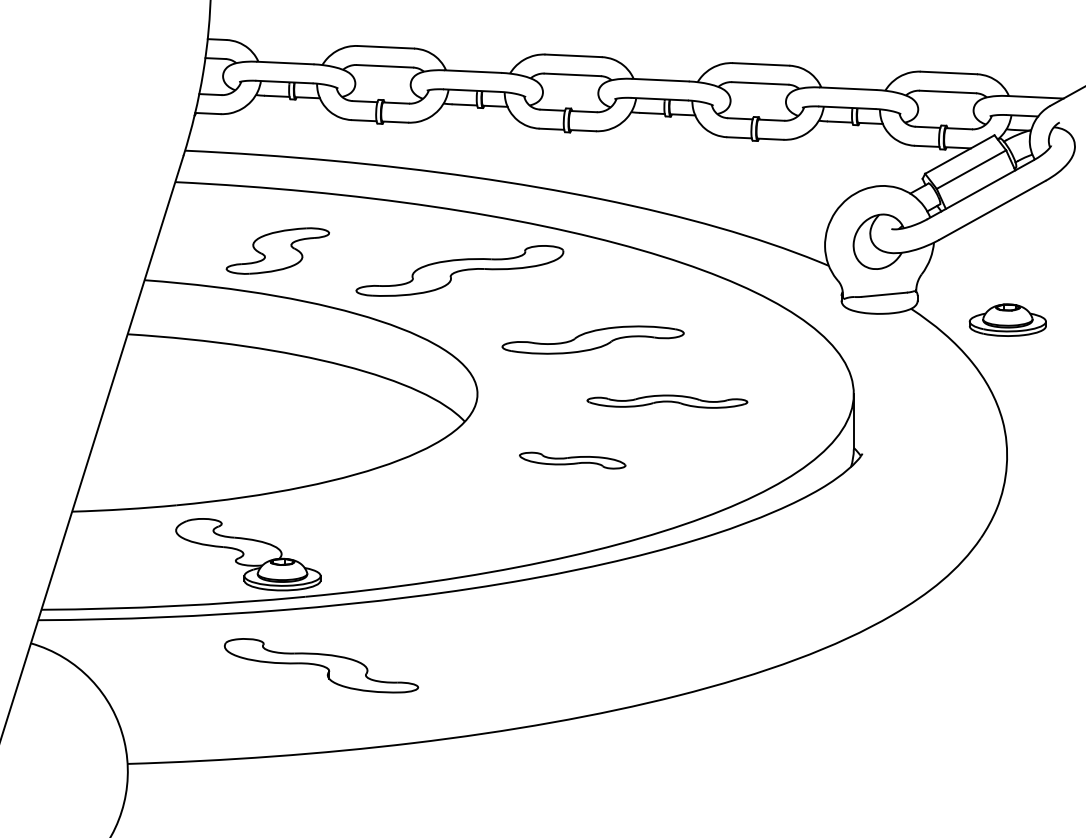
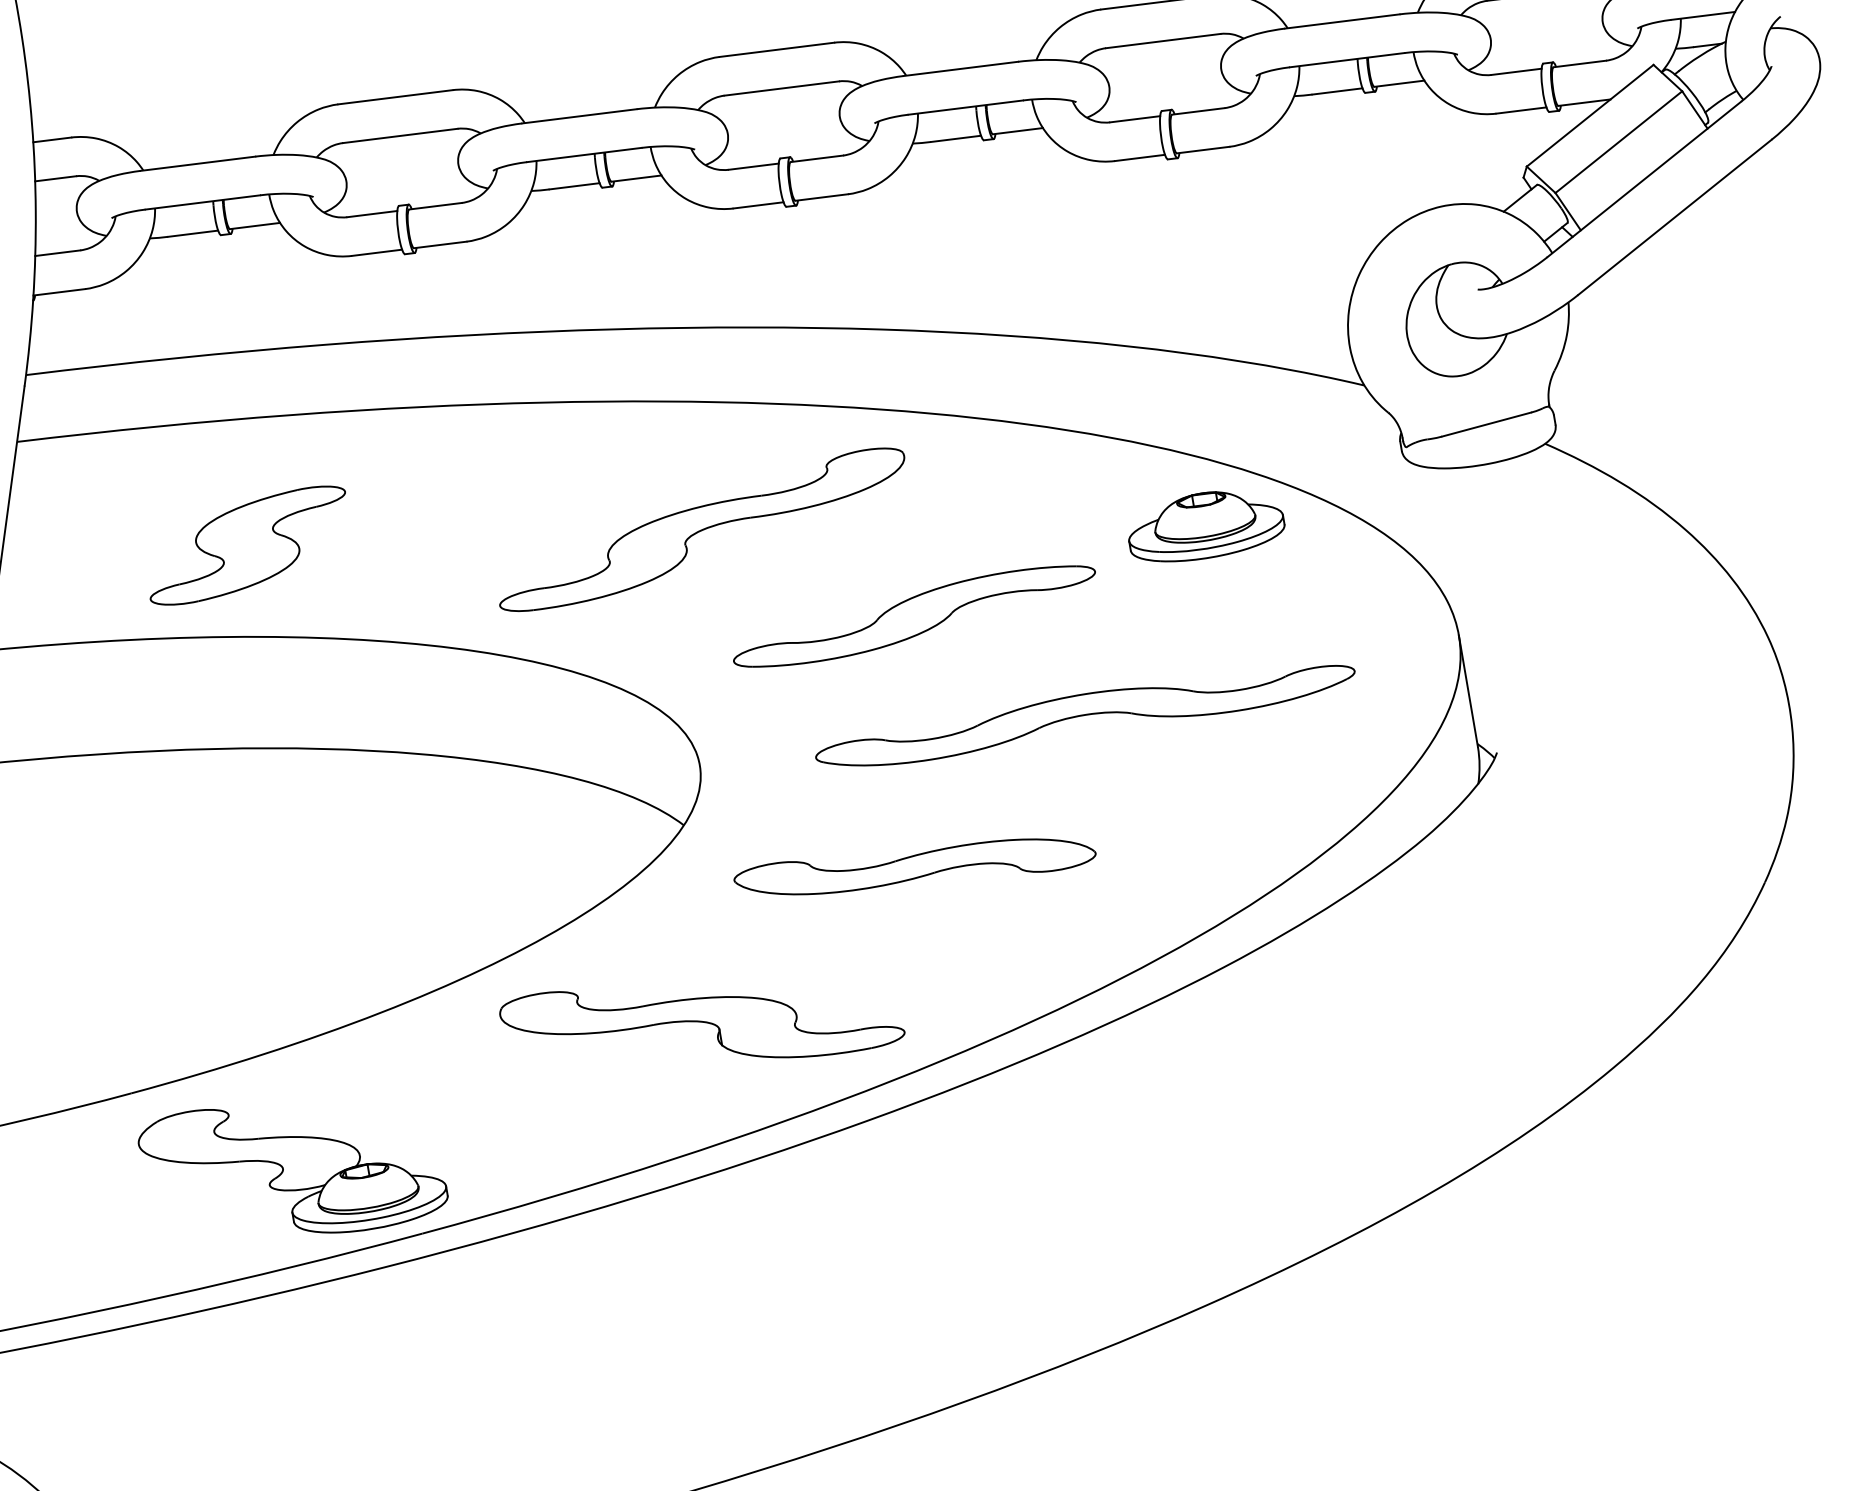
part: (459, 270) -> (700, 529), moved
part: (1007, 319) -> (1204, 524), moved
part: (667, 401) -> (1085, 714), size x1.67
part: (572, 460) -> (914, 866), size x1.67
part: (321, 665) -> (701, 1021), moved

